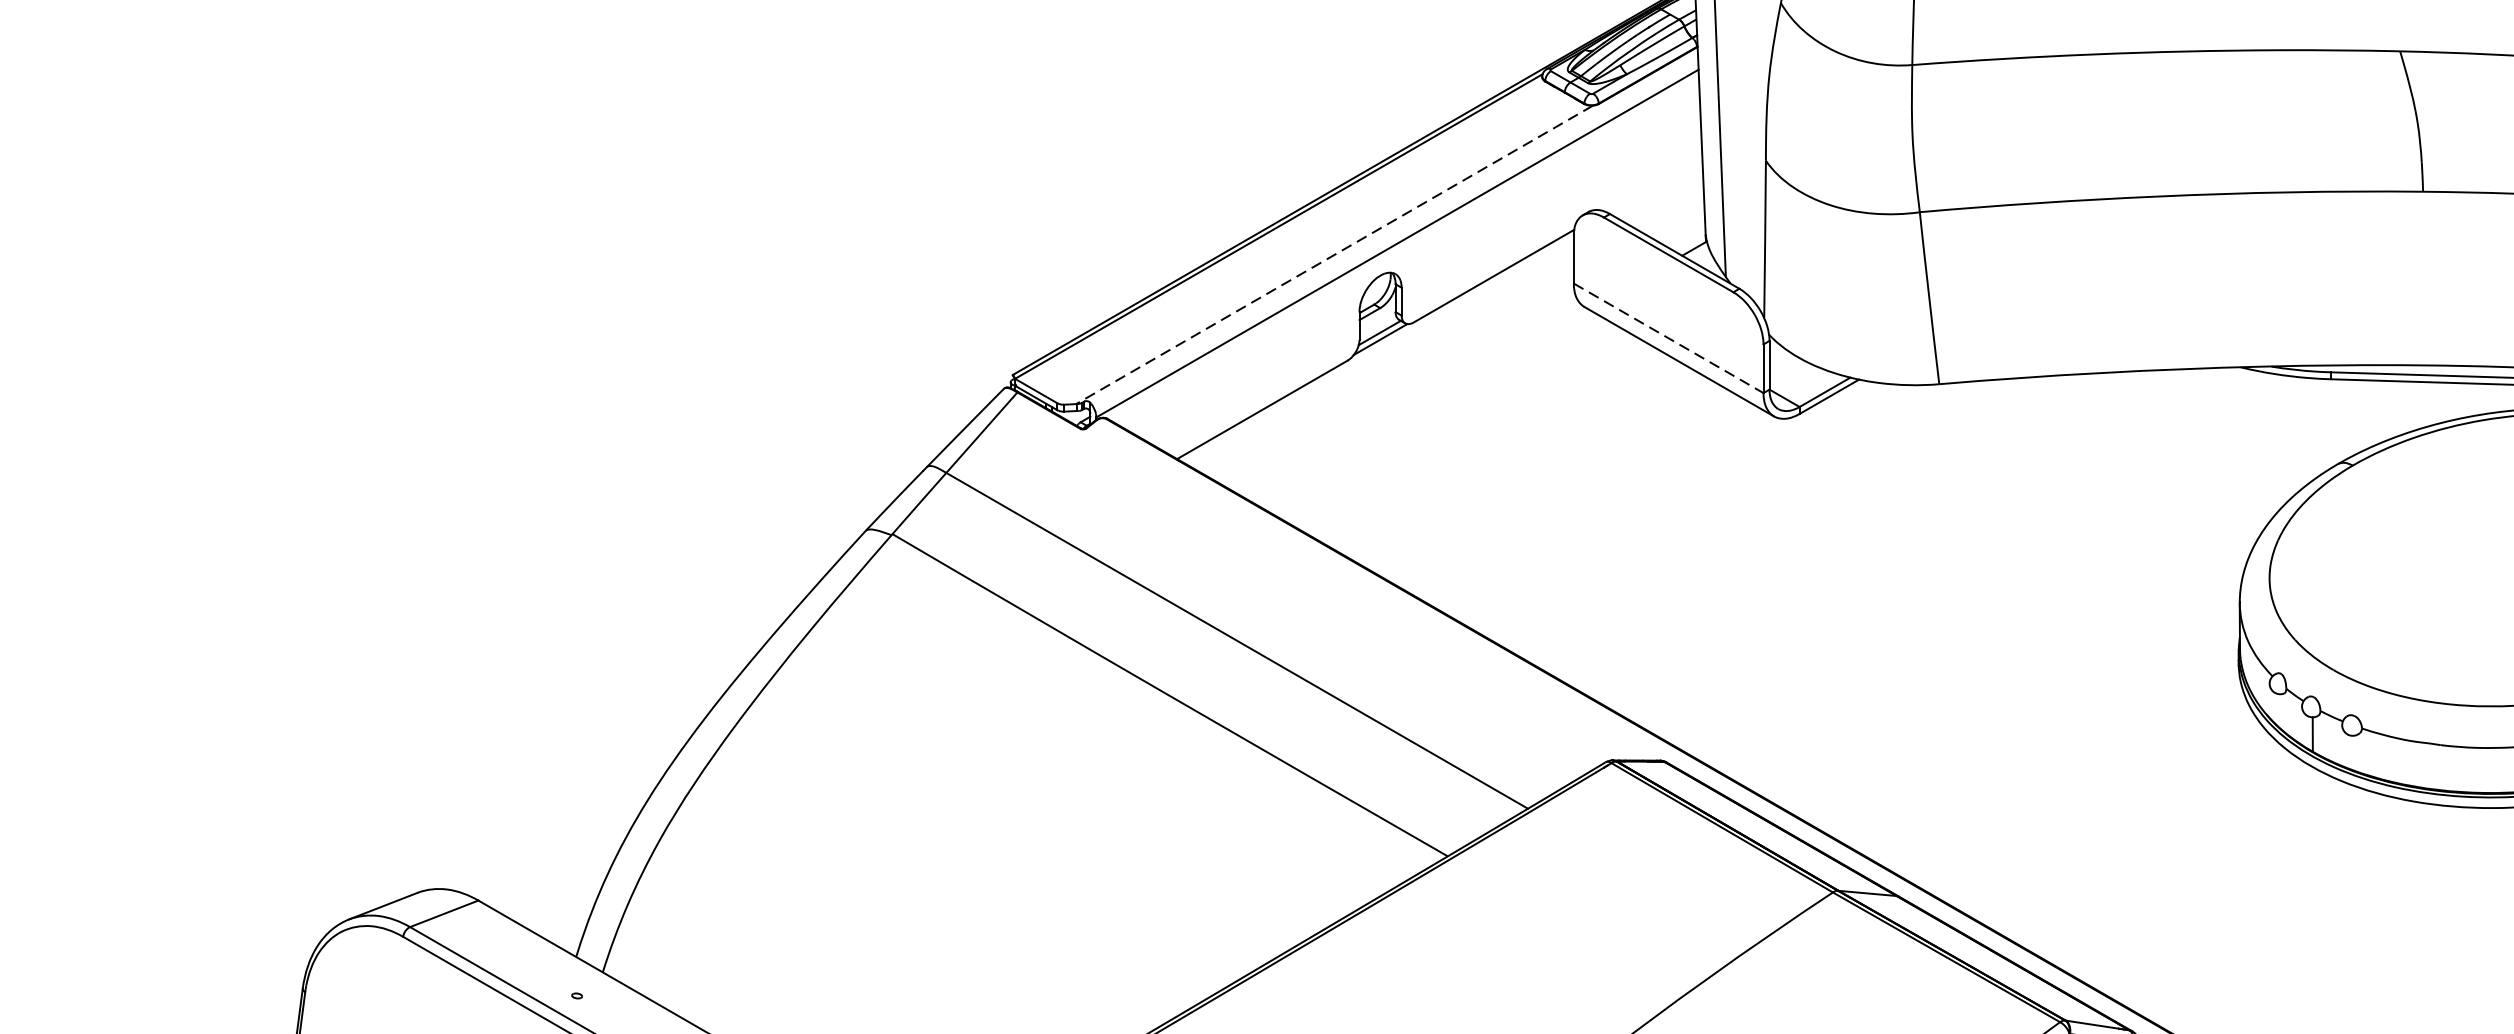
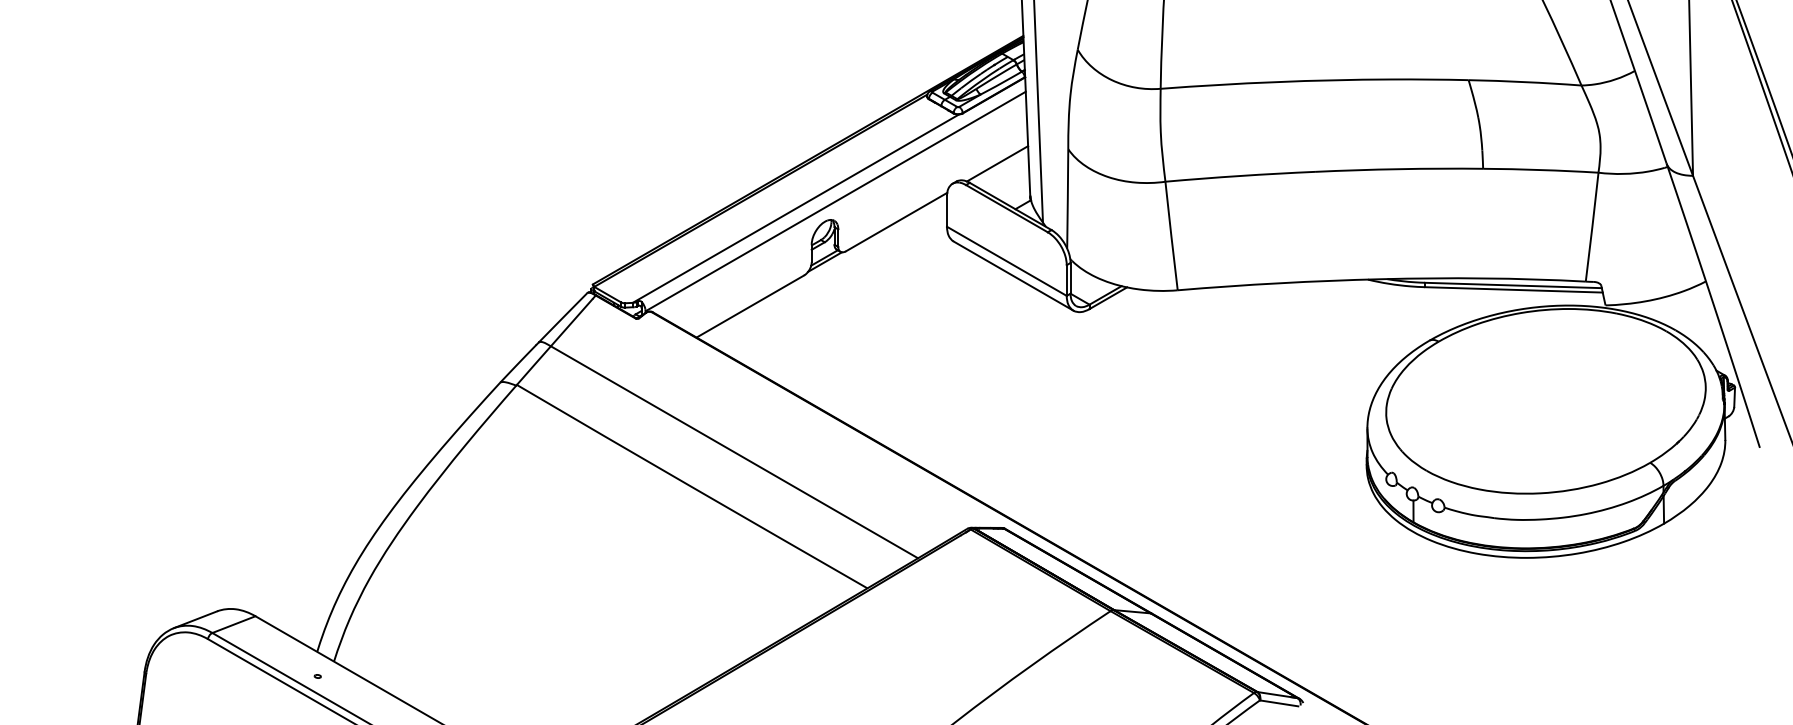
line: (1653, 183) -> (997, 163), added
line: (1333, 254) -> (795, 208), dashed -> solid
line: (1669, 338) -> (1007, 261), dashed -> solid

